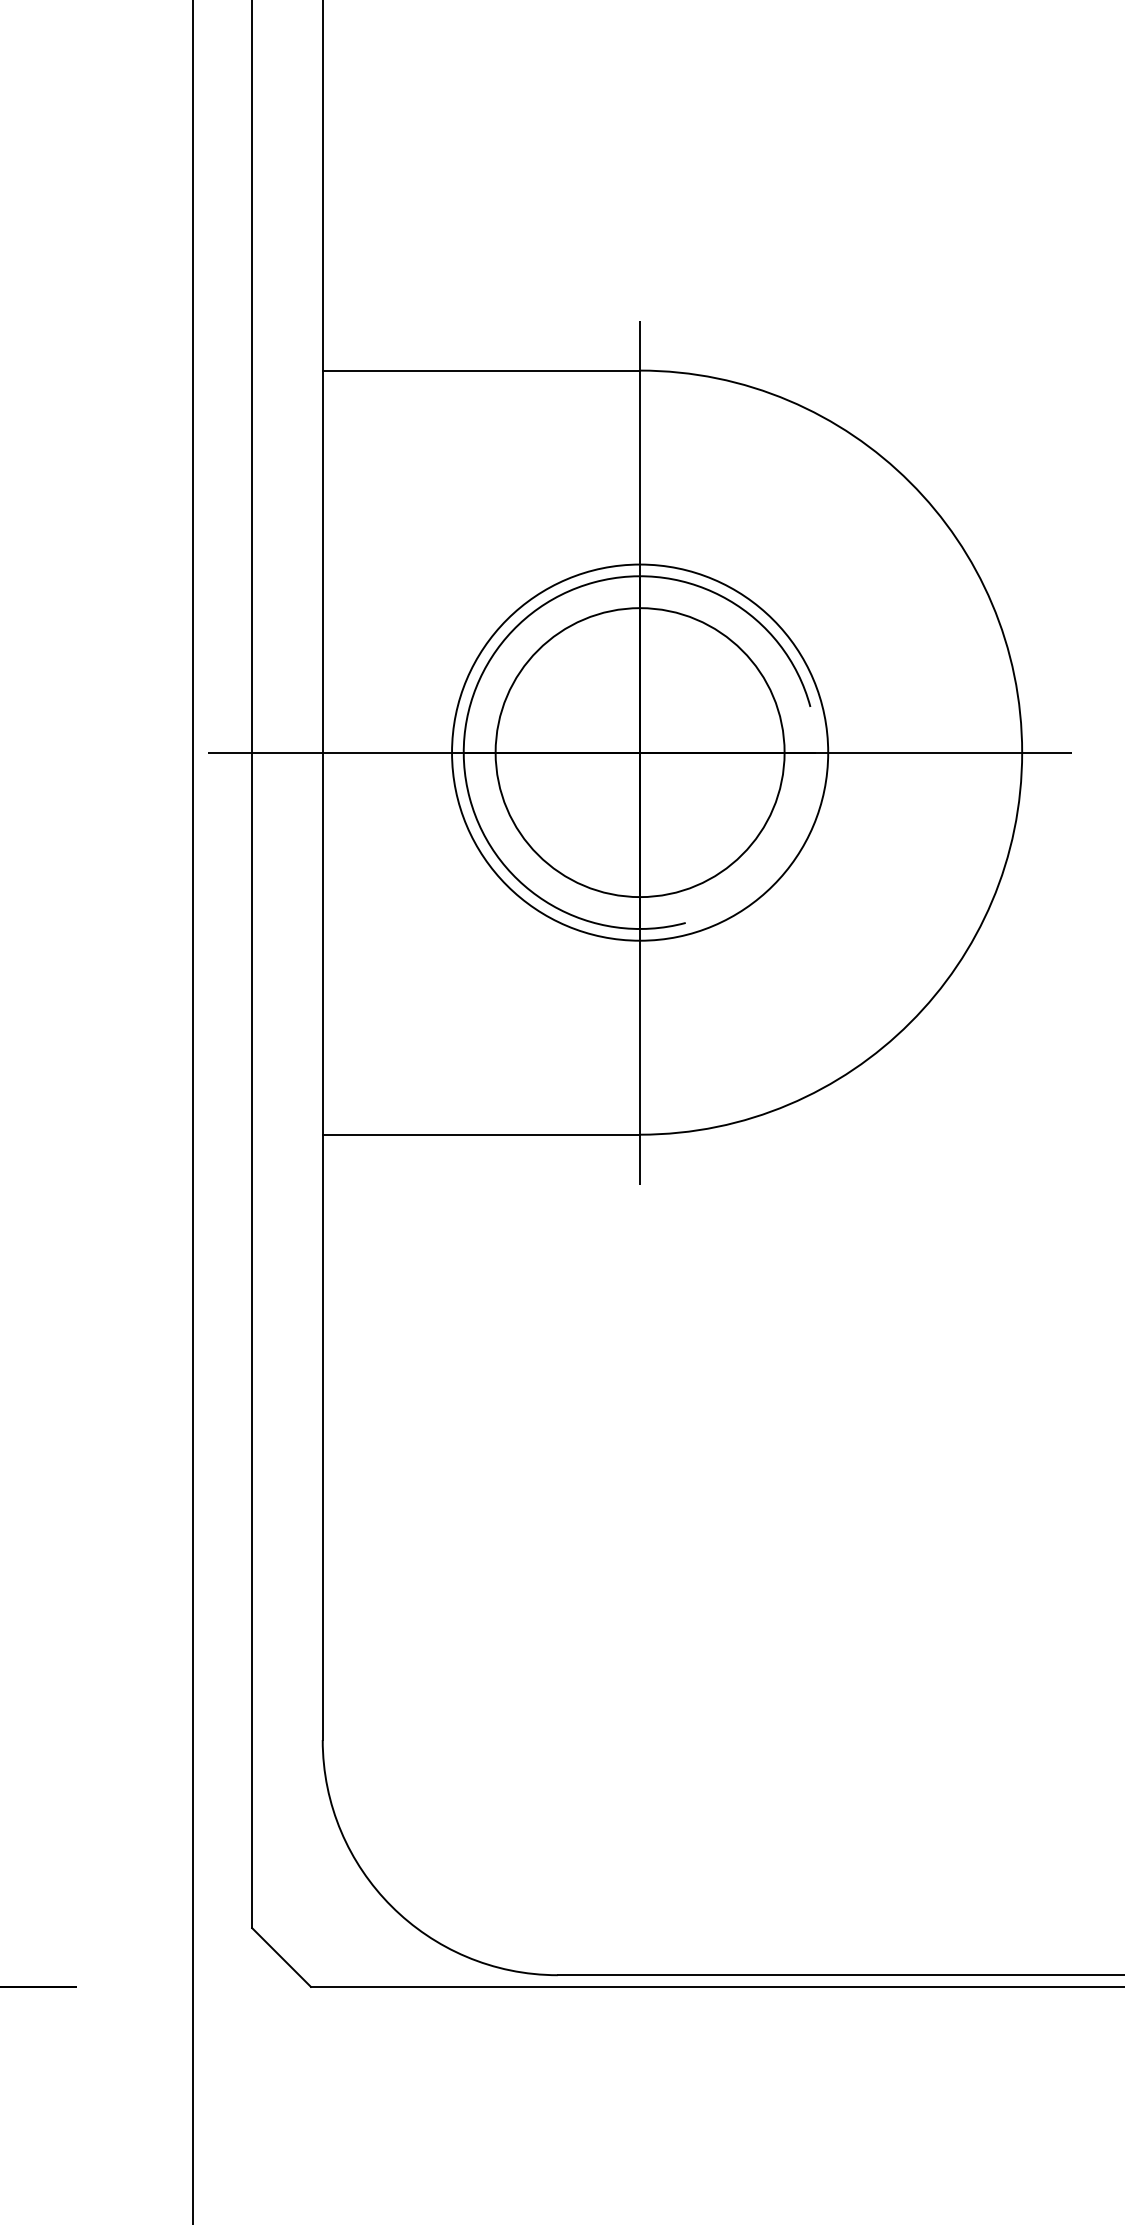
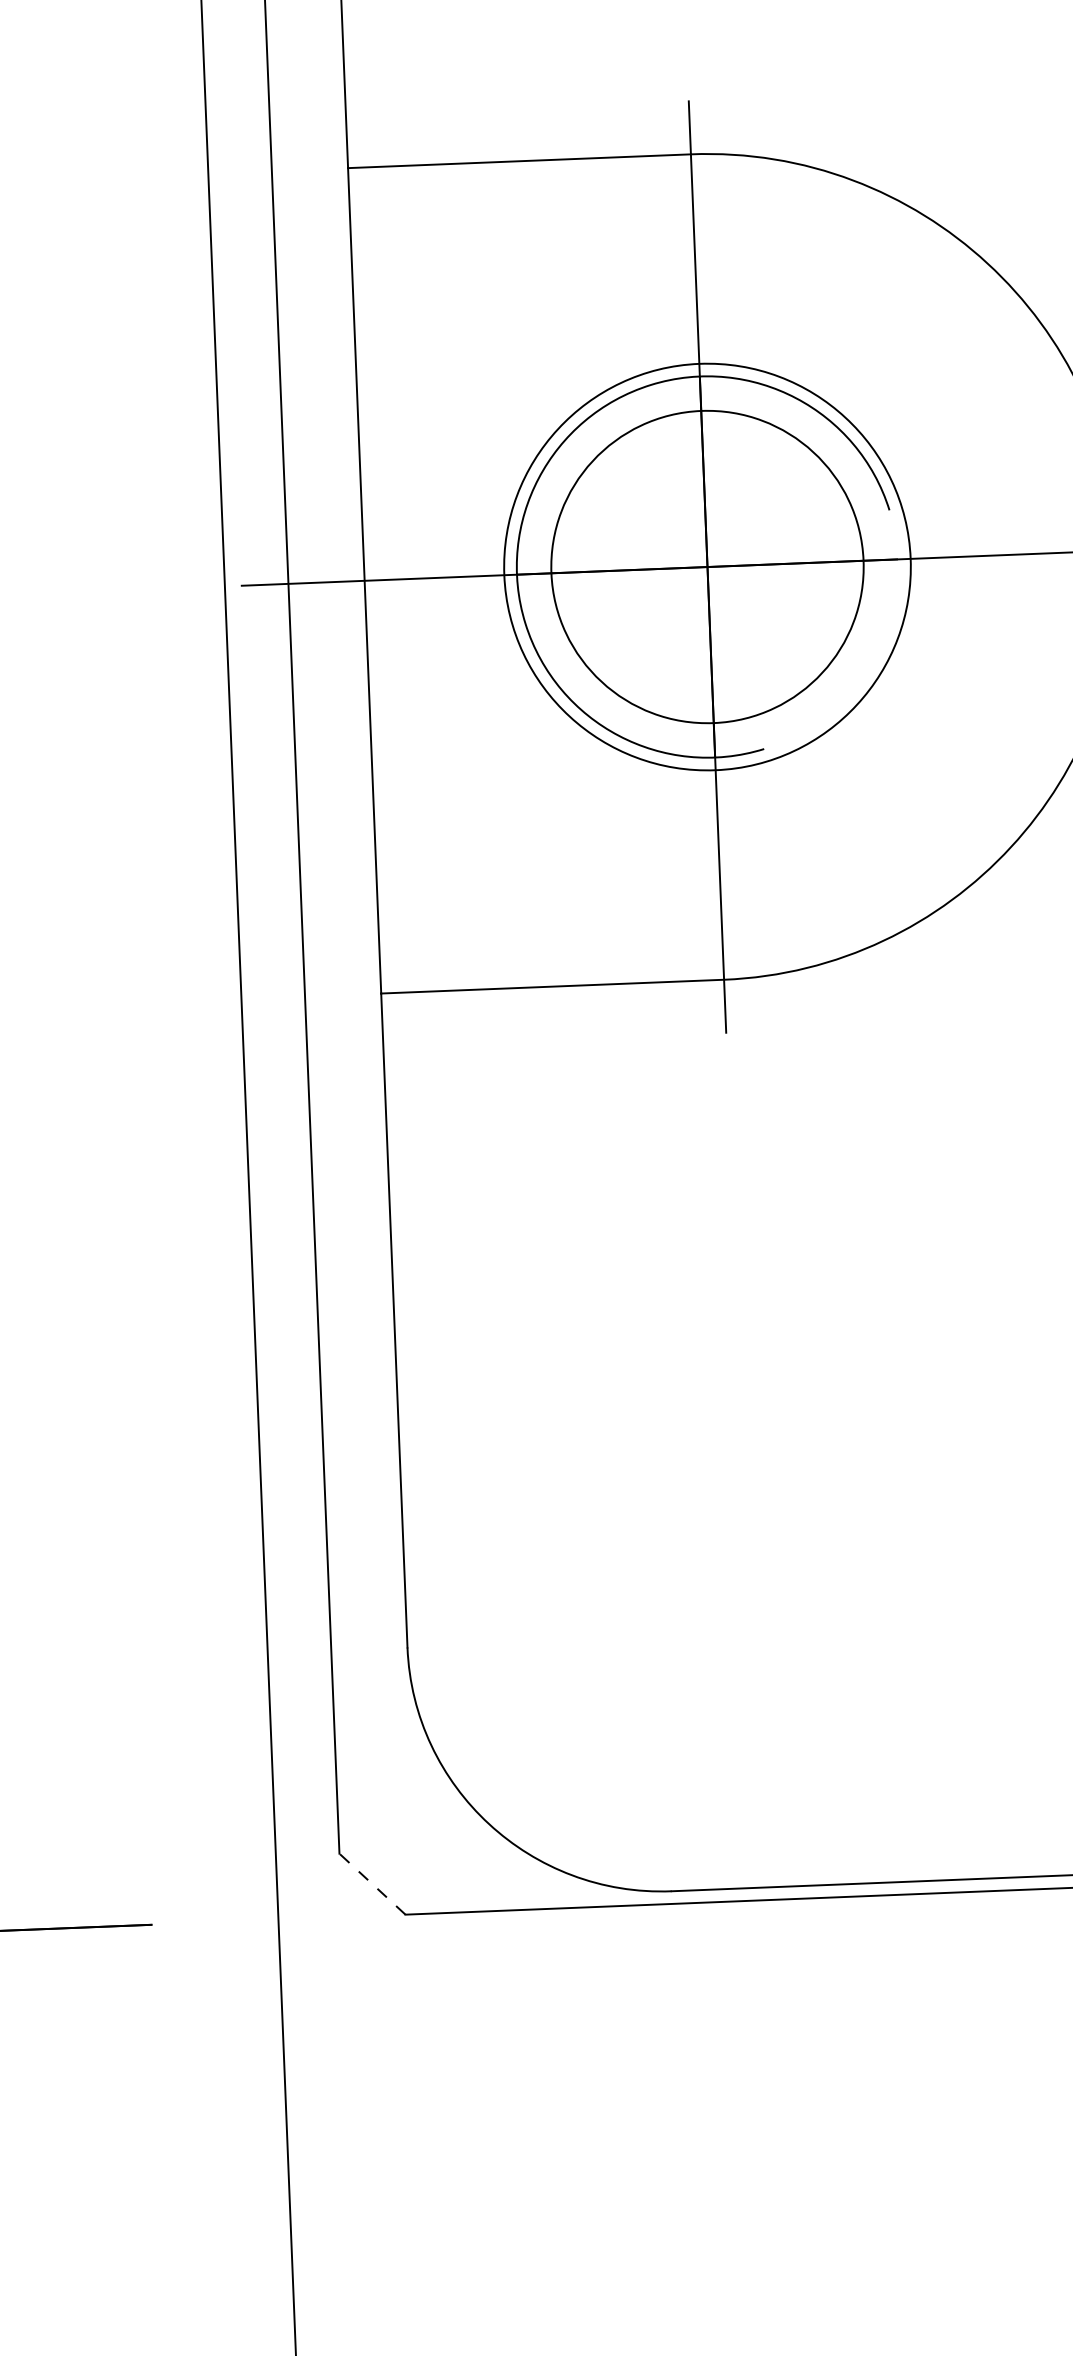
line: (281, 1957) -> (372, 1884), solid -> dashed

